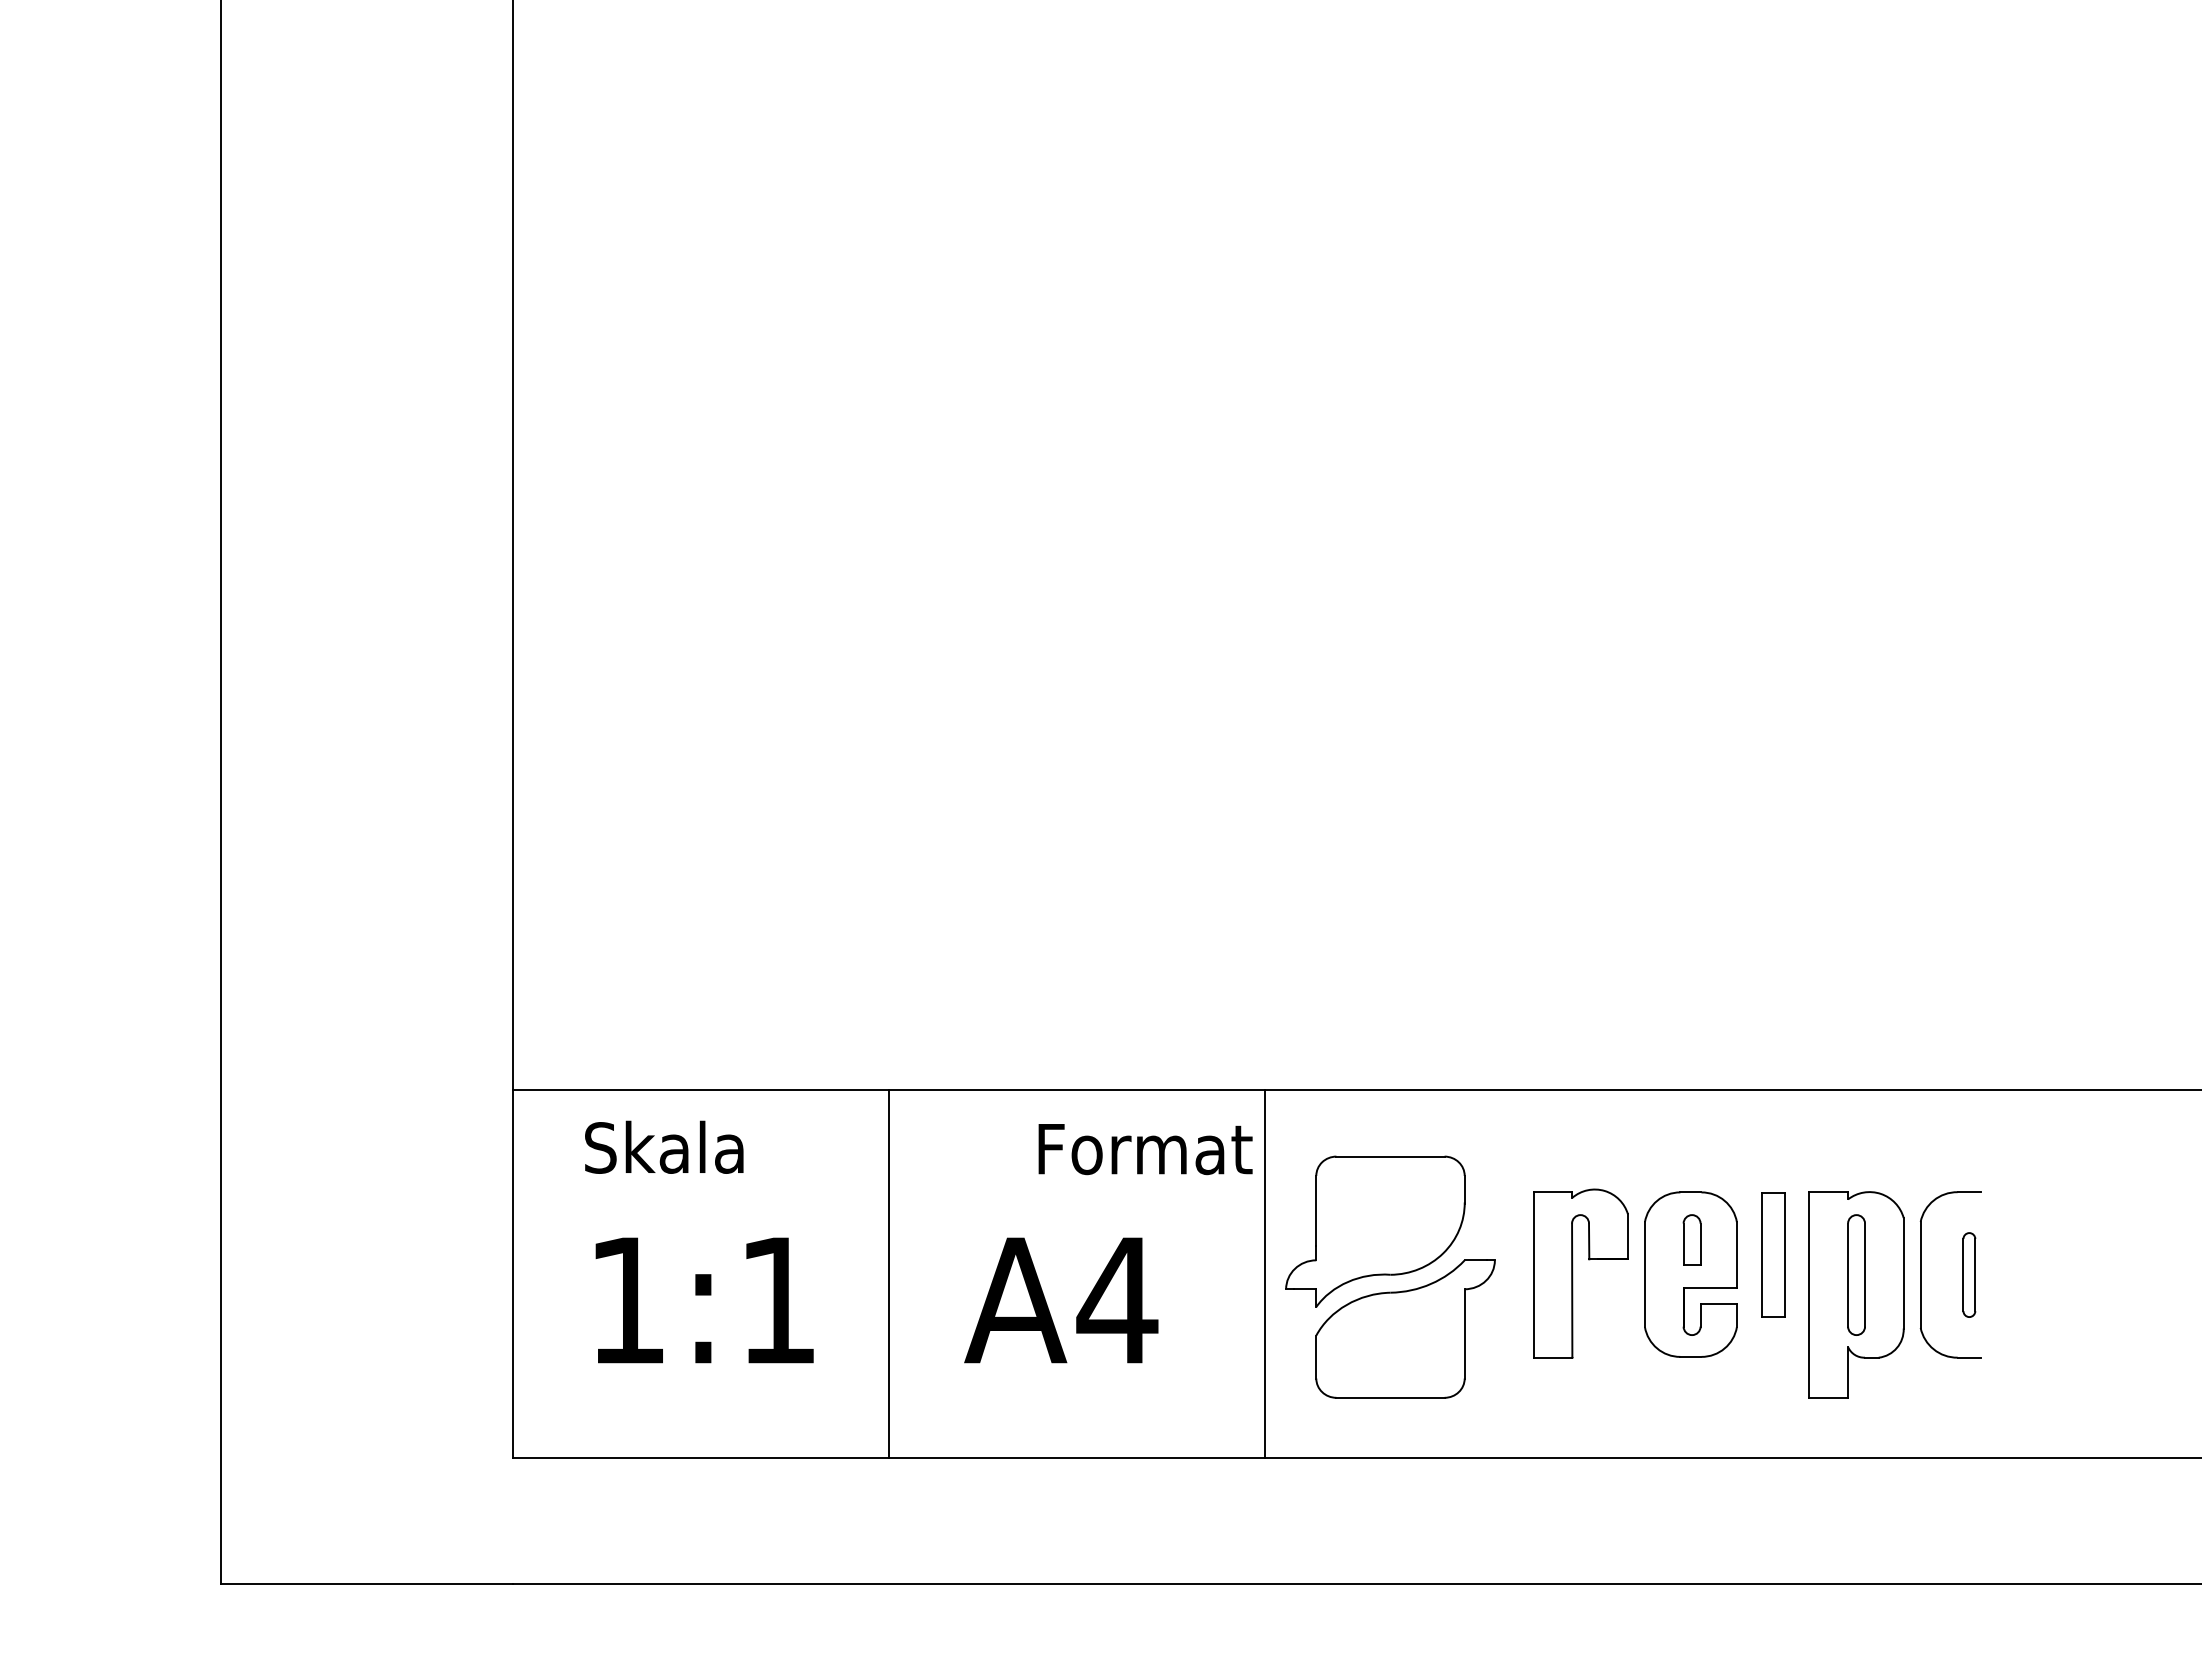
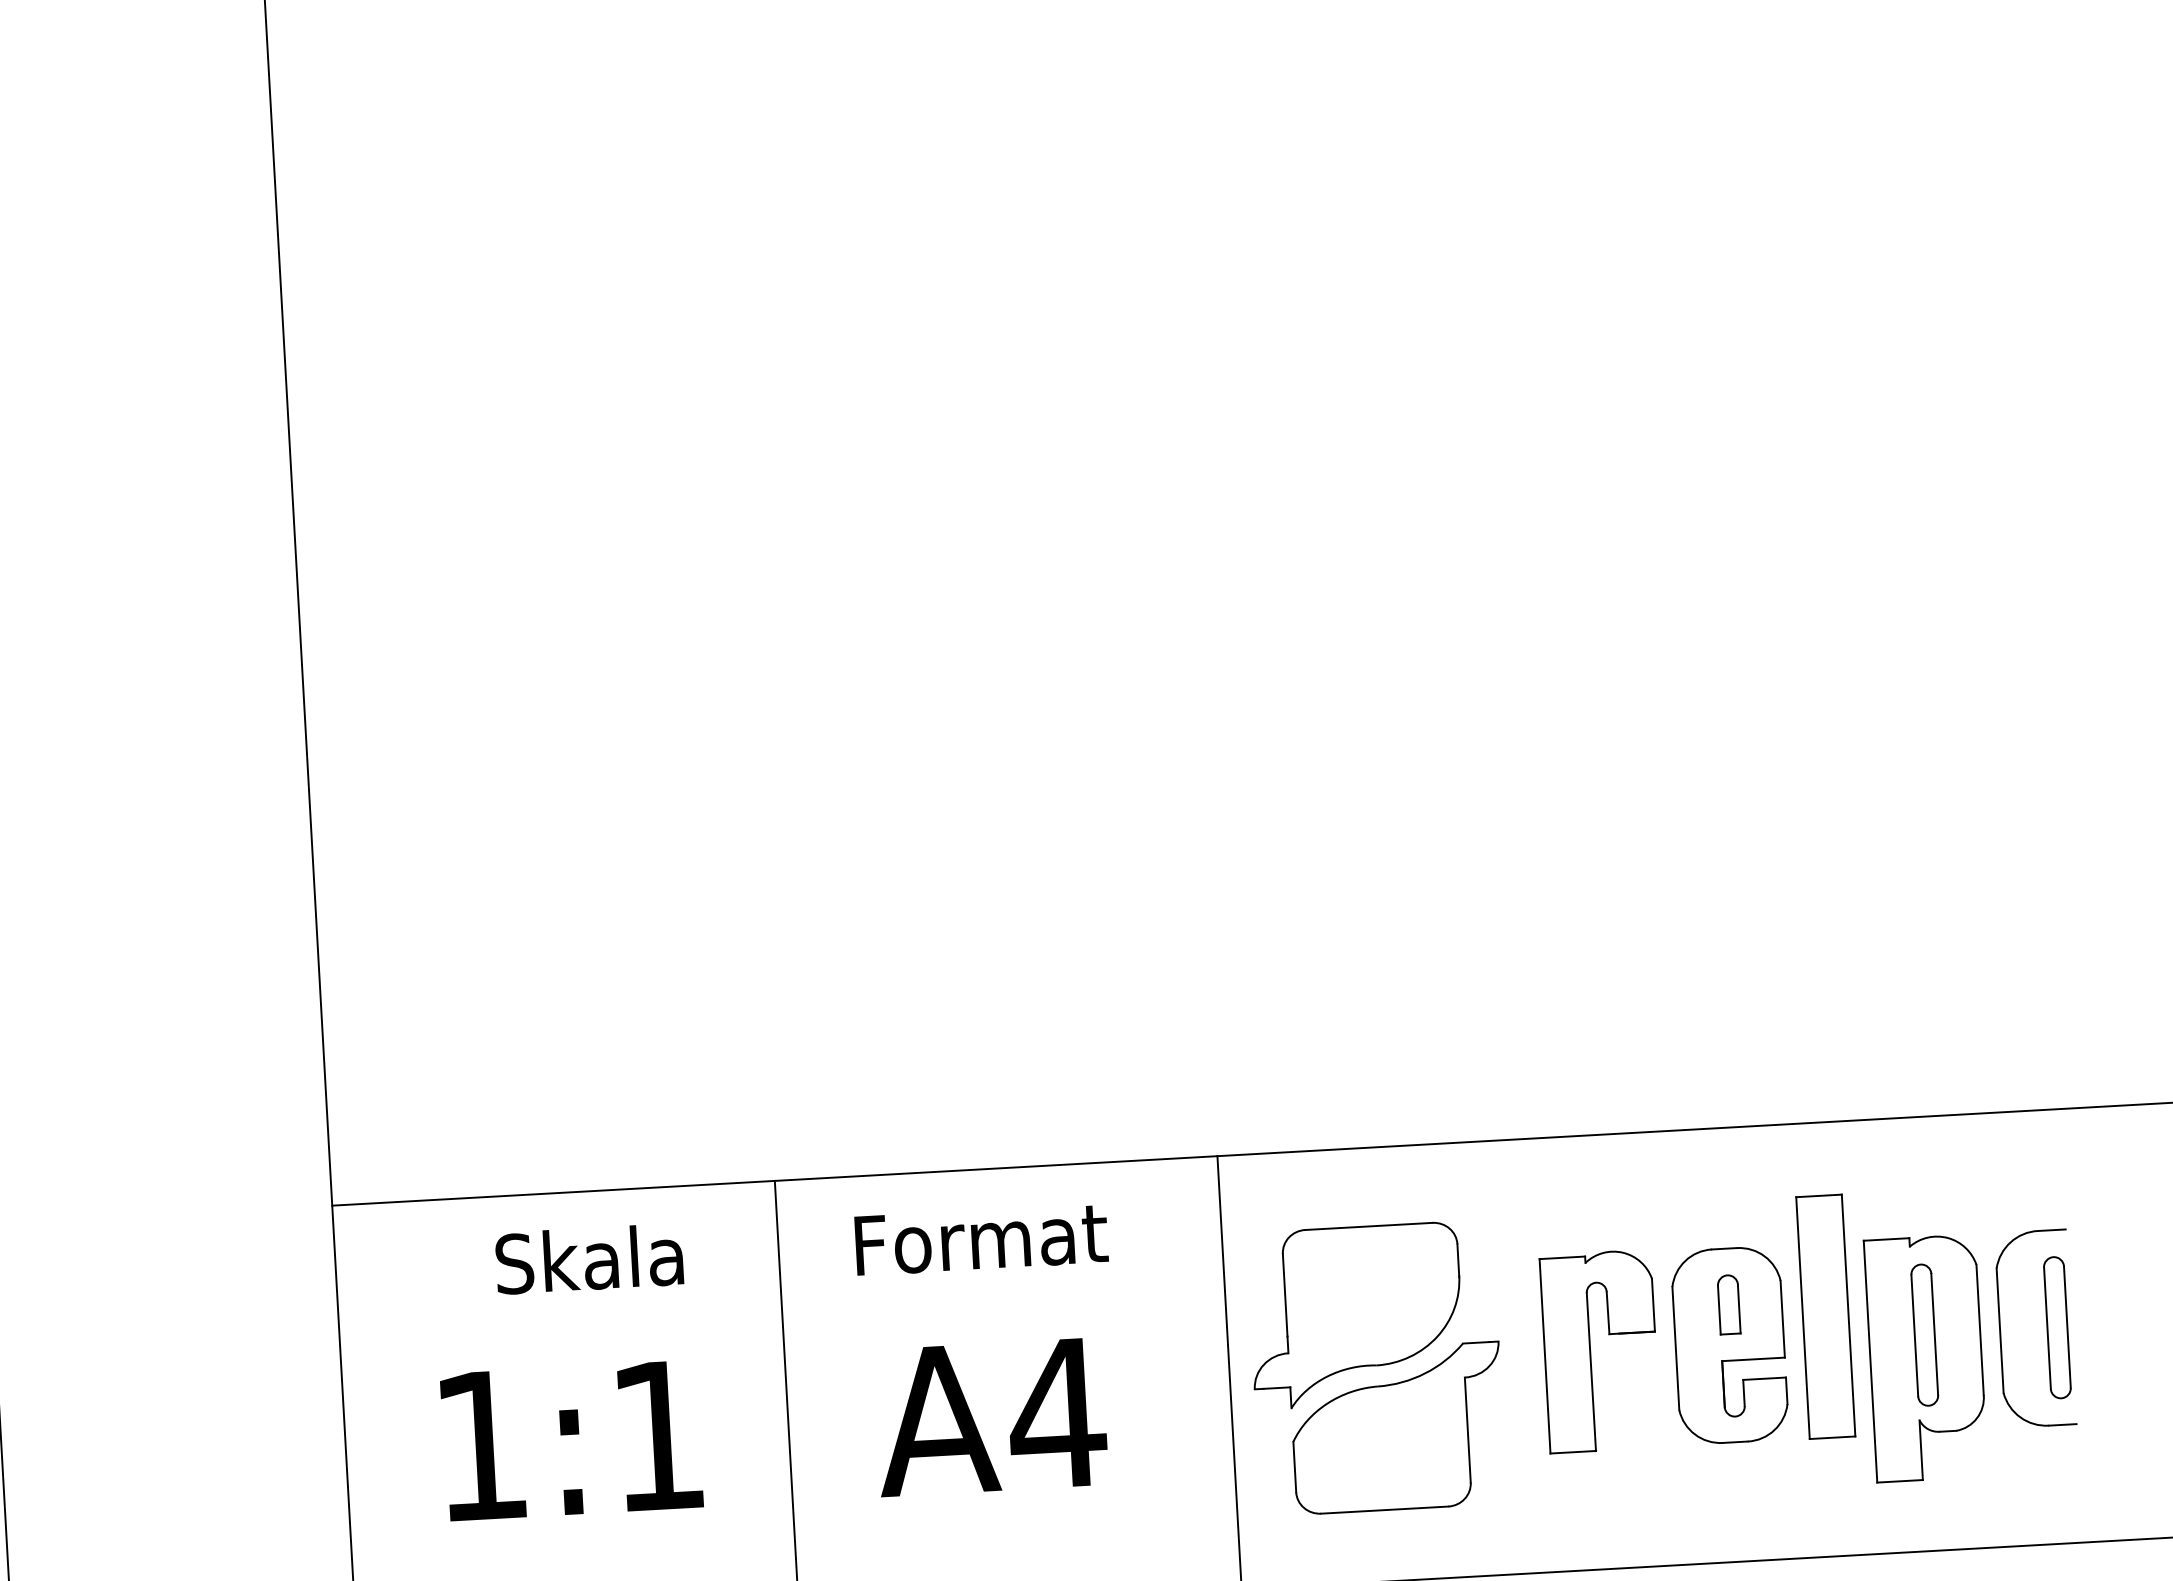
text: (664, 1146) -> (589, 1258), moved
text: (1145, 1149) -> (981, 1239), moved
part: (1773, 1254) -> (1825, 1316), size x1.67
part: (1969, 1274) -> (2057, 1327), size x1.43

